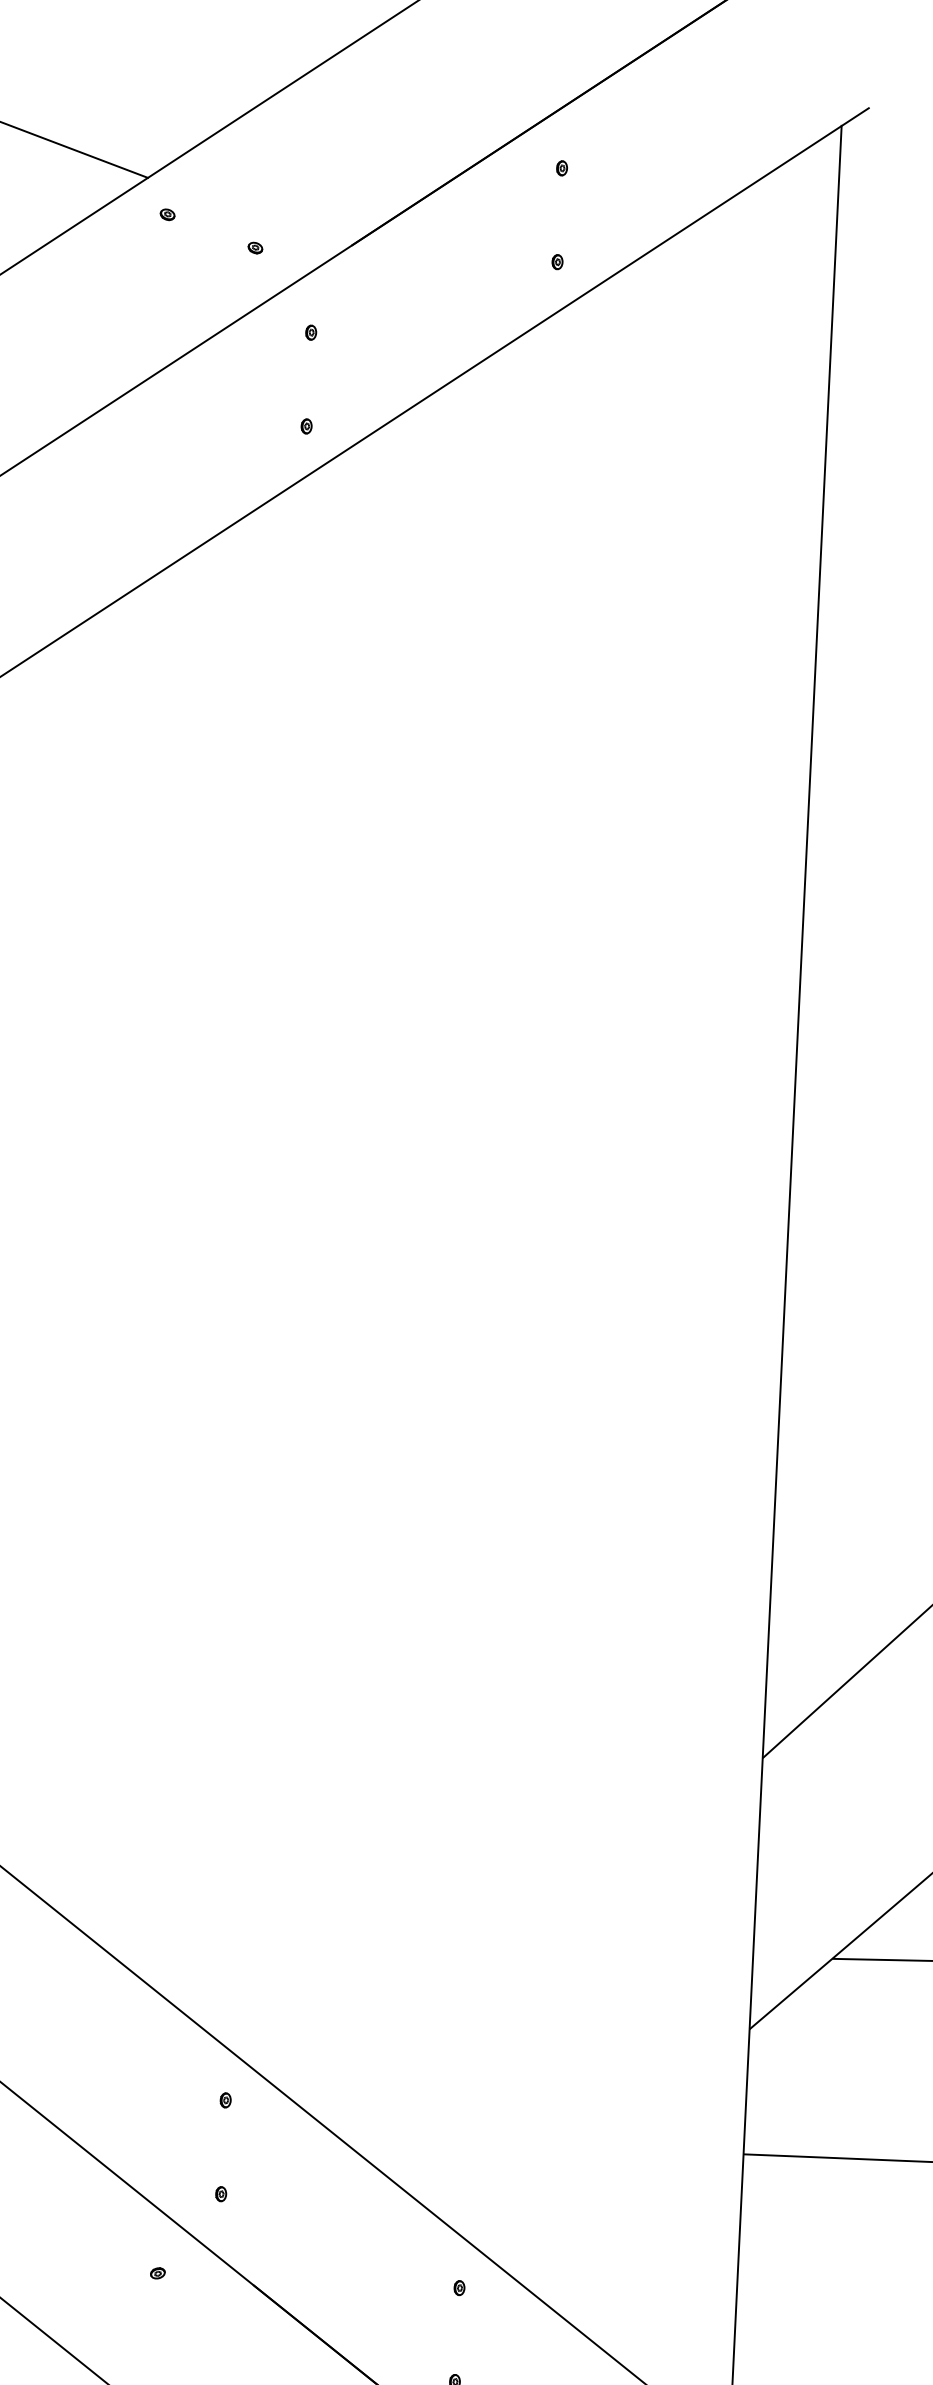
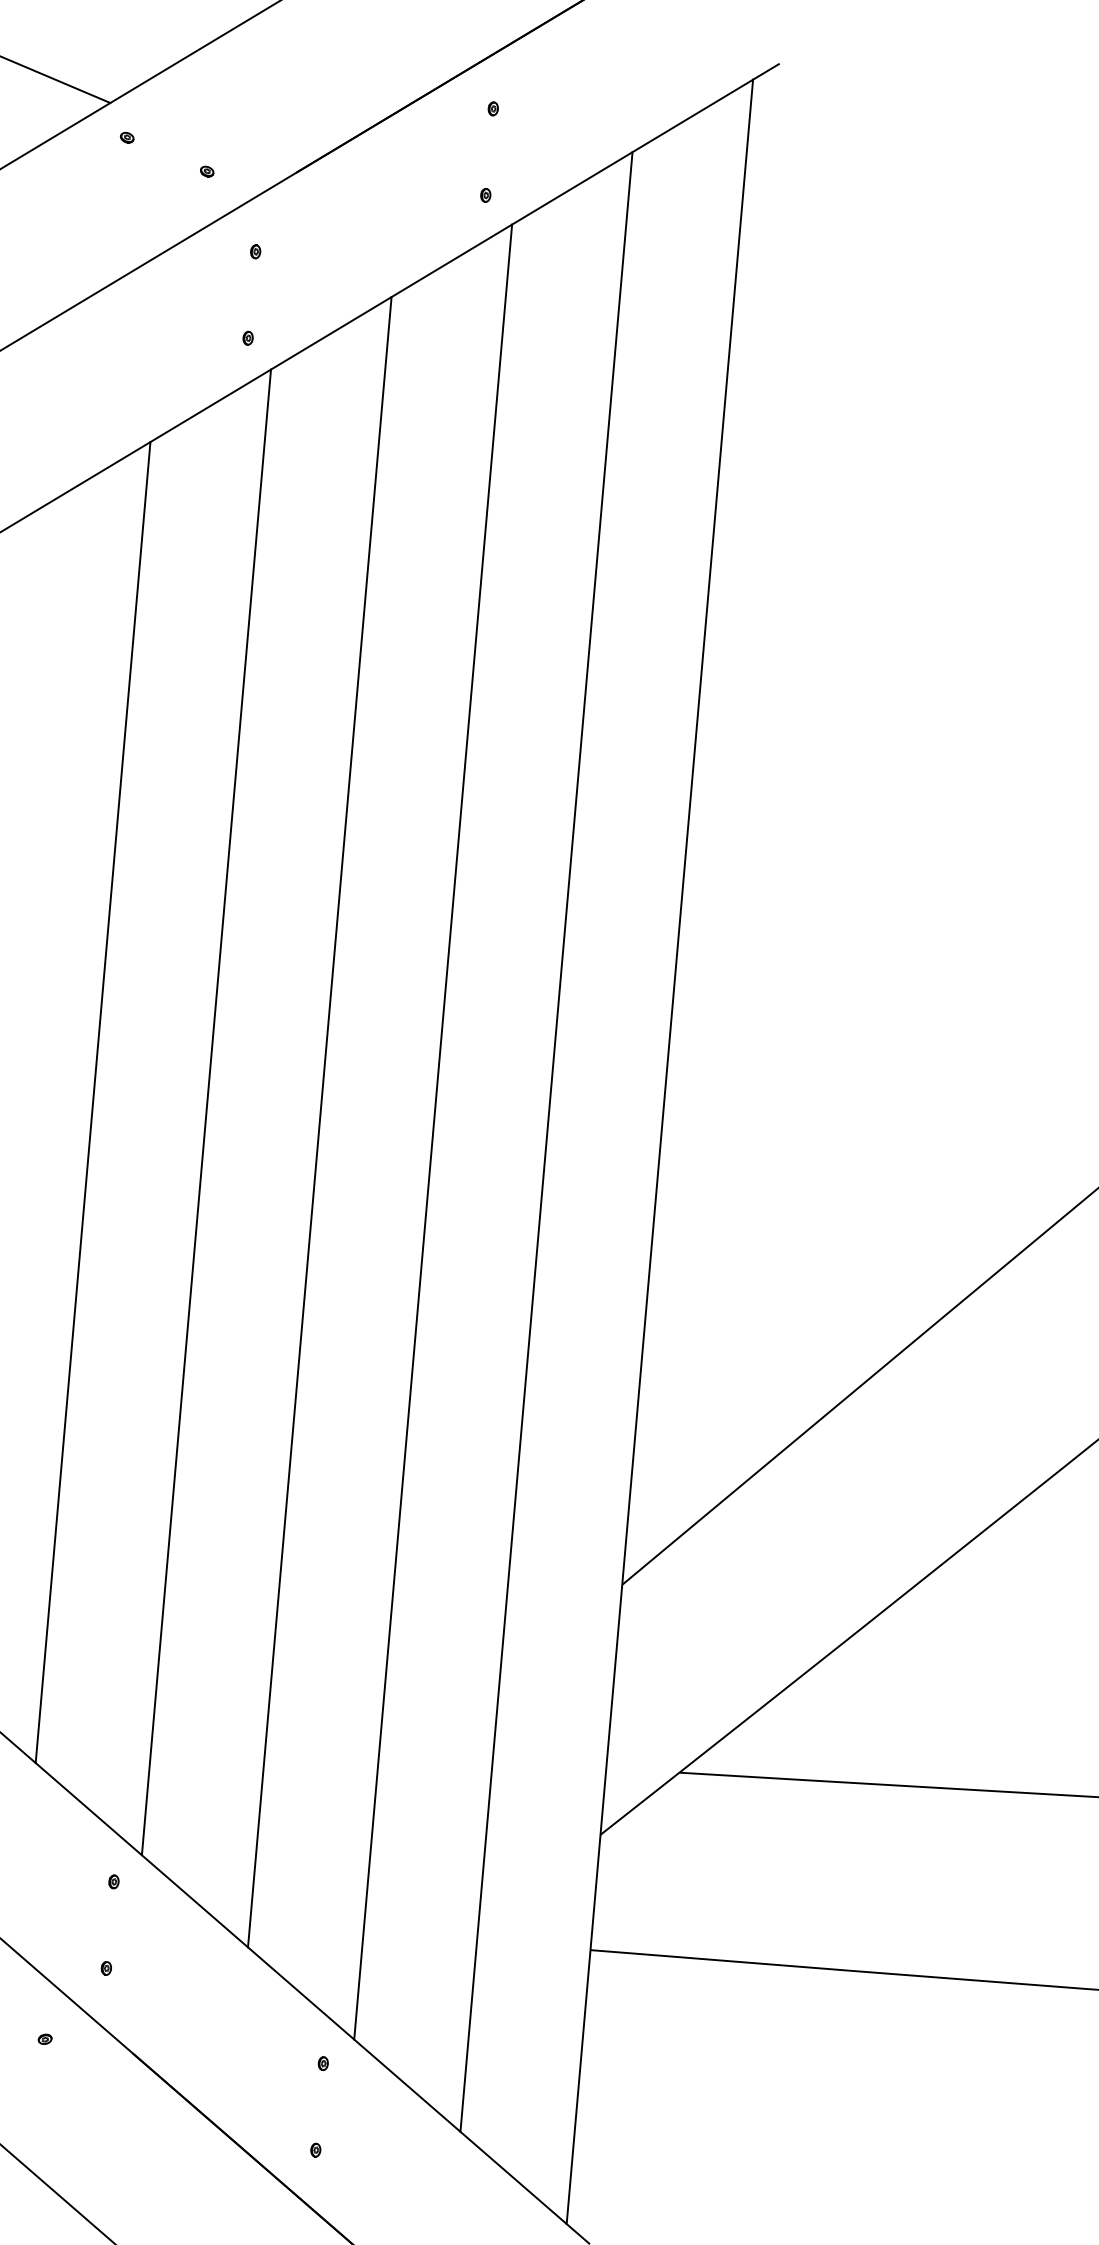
line: (170, 1258) -> (92, 1102), added
line: (293, 1264) -> (206, 1112), added
line: (416, 1271) -> (319, 1122), added
line: (539, 1276) -> (433, 1131), added
line: (662, 1282) -> (546, 1141), added

